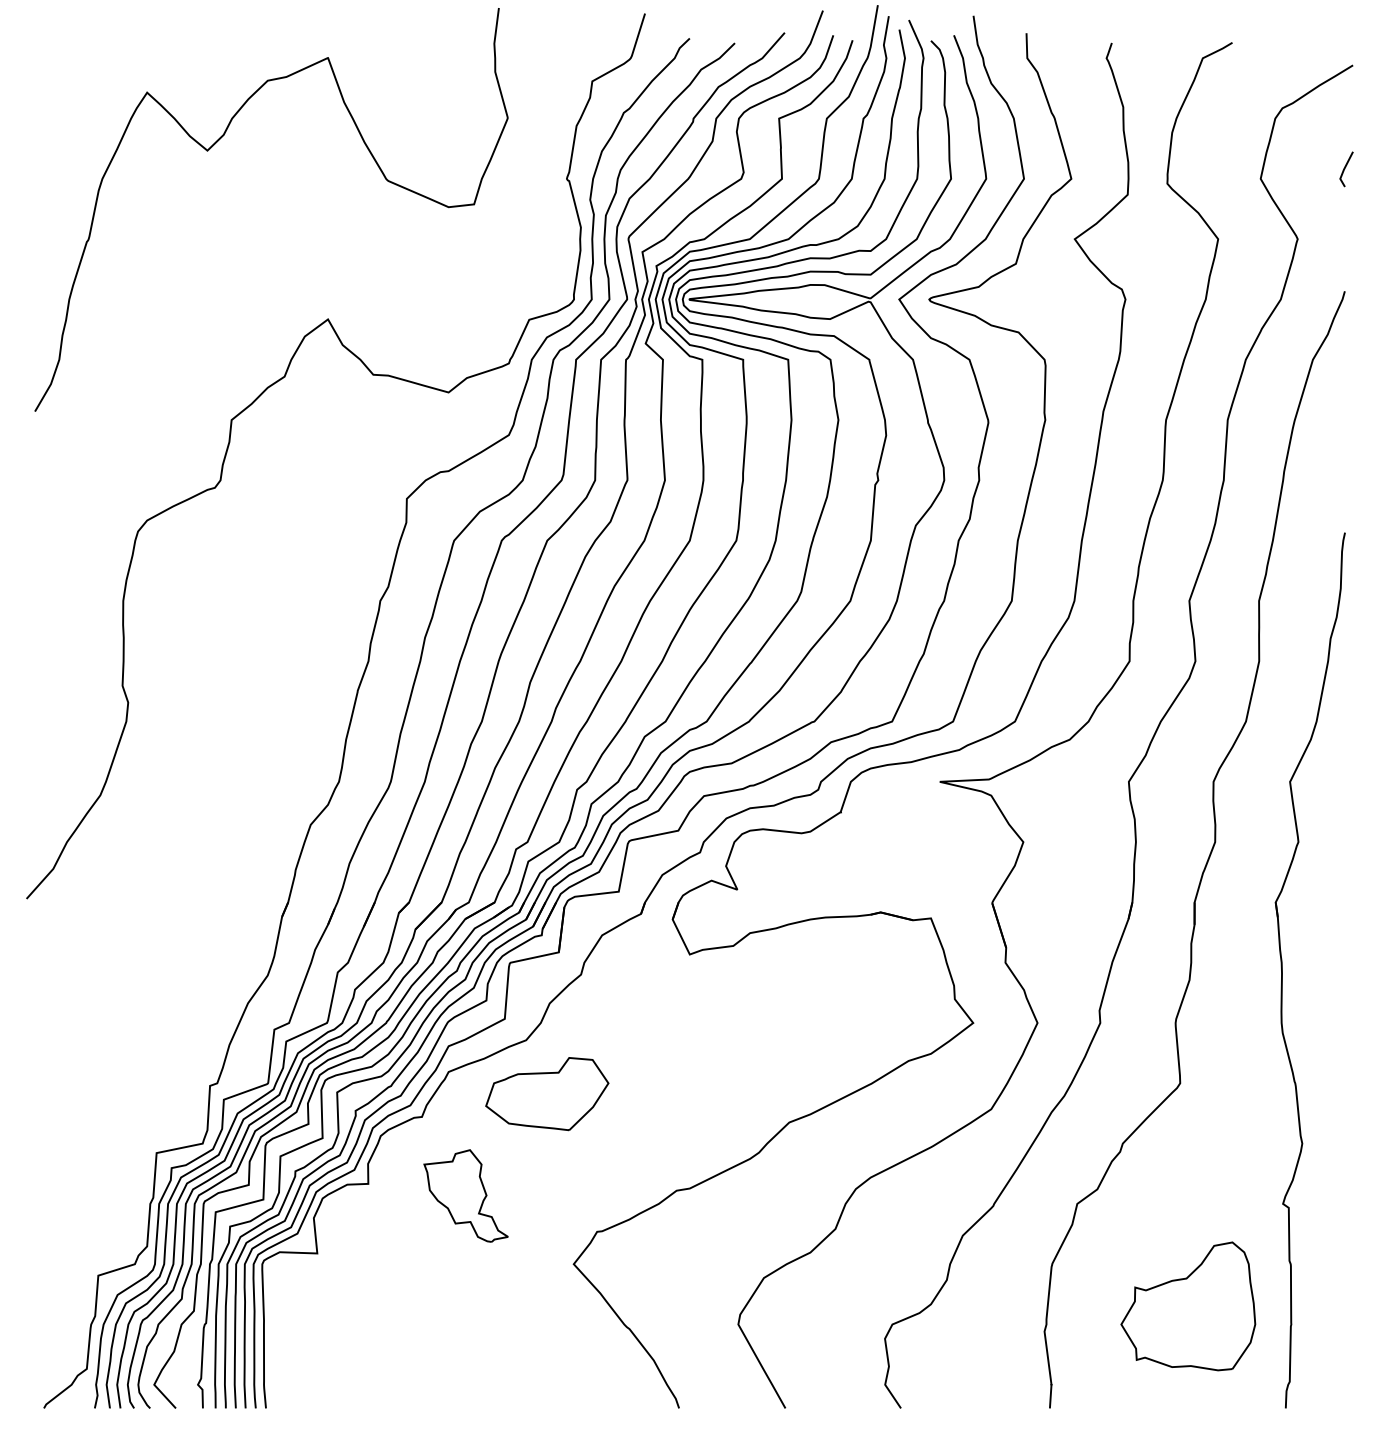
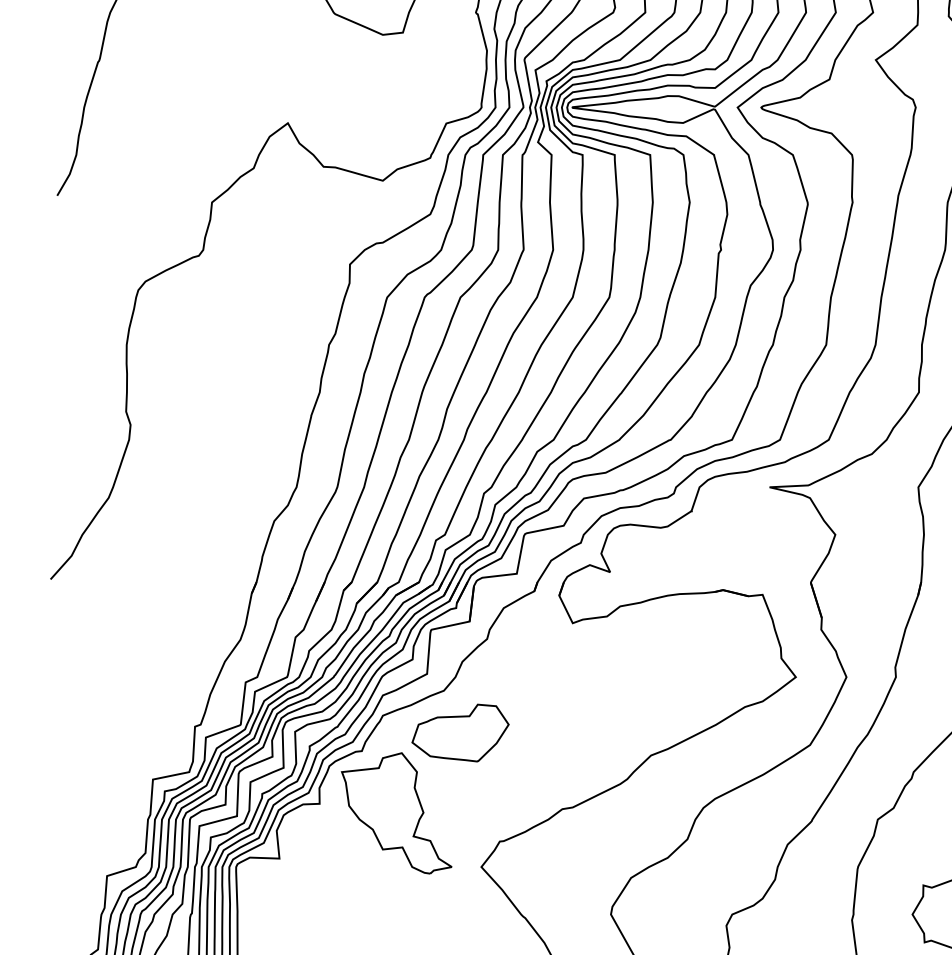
part: (465, 1195) -> (396, 812), size x1.67

